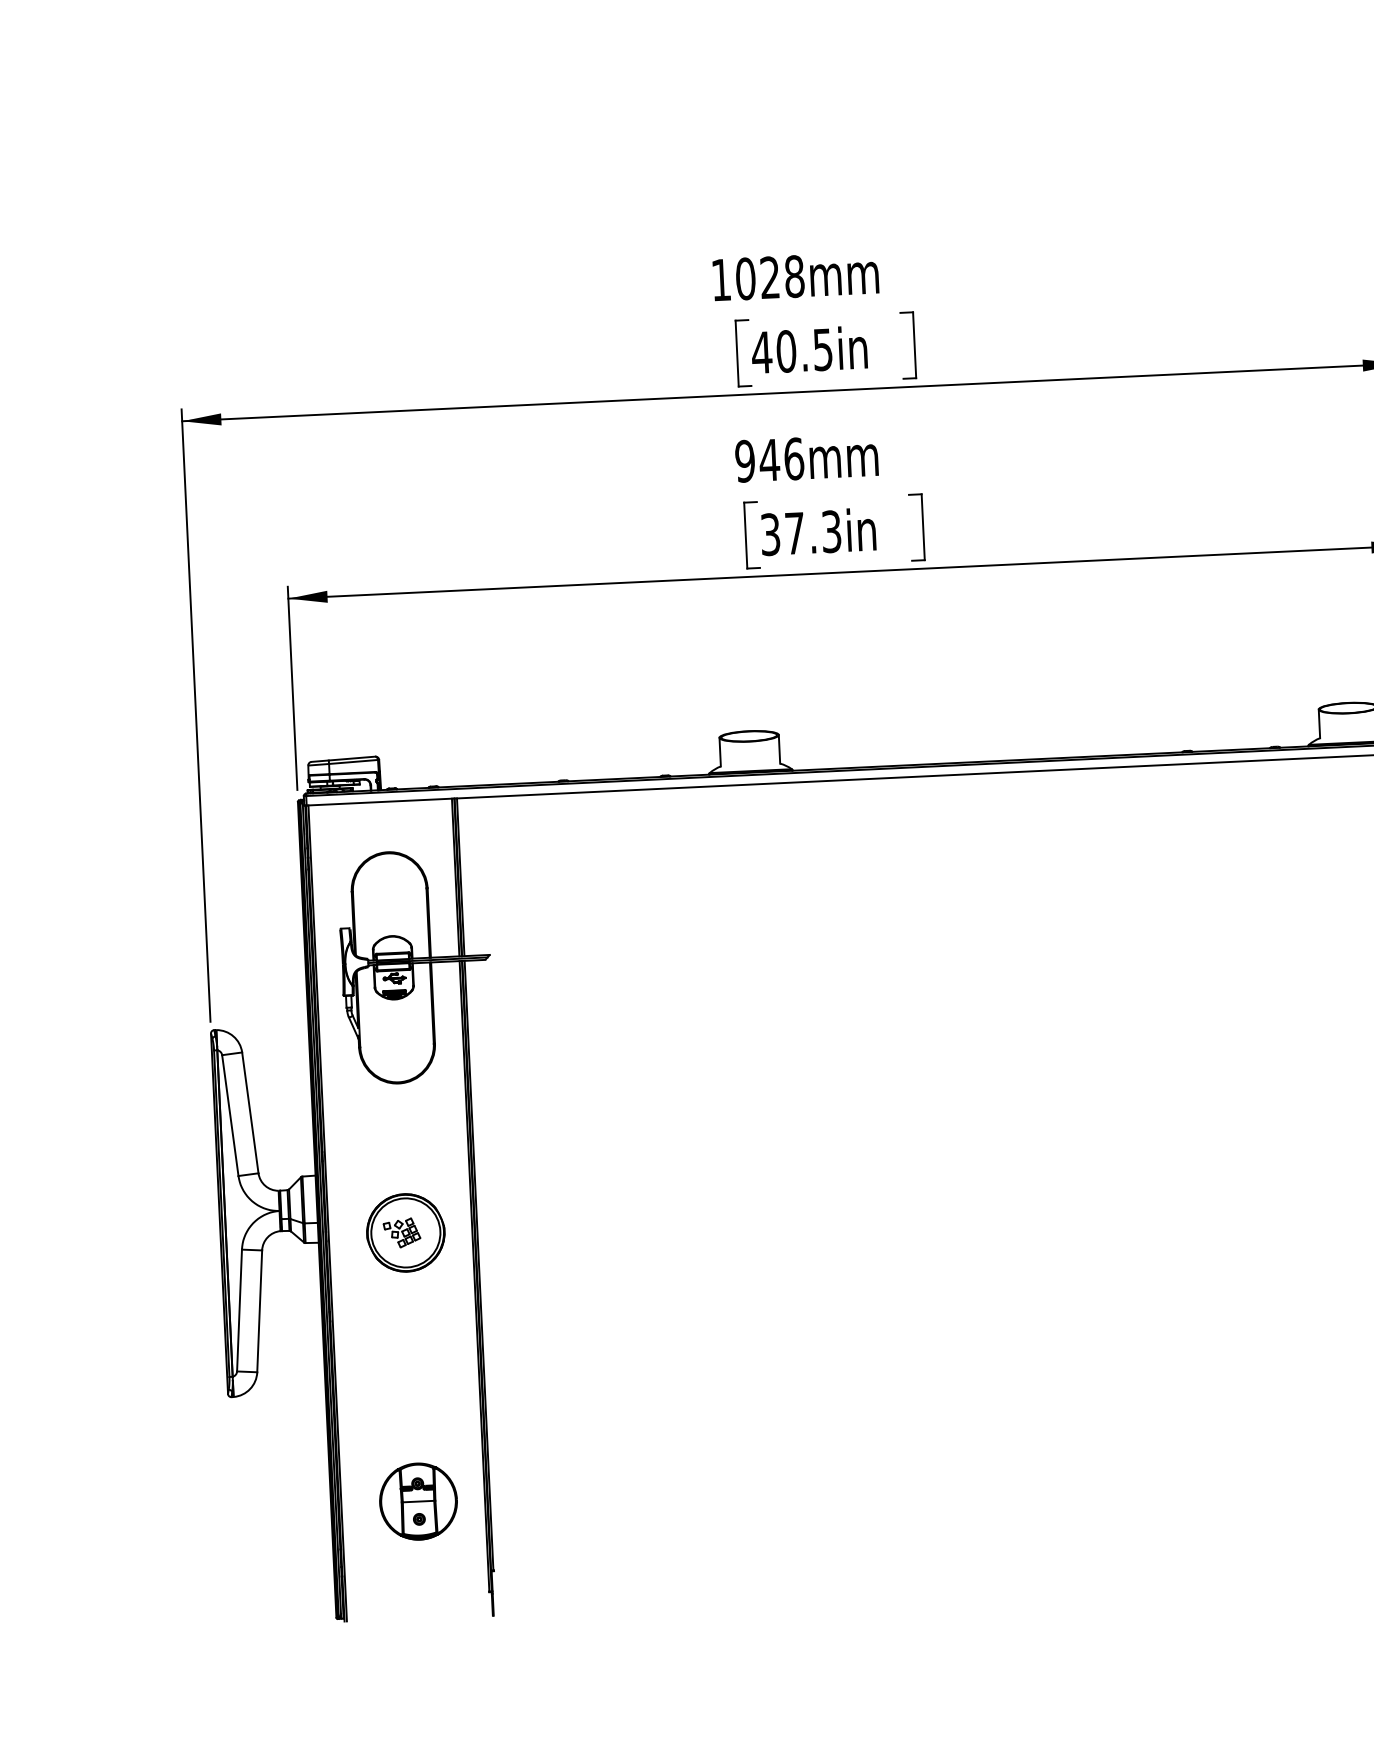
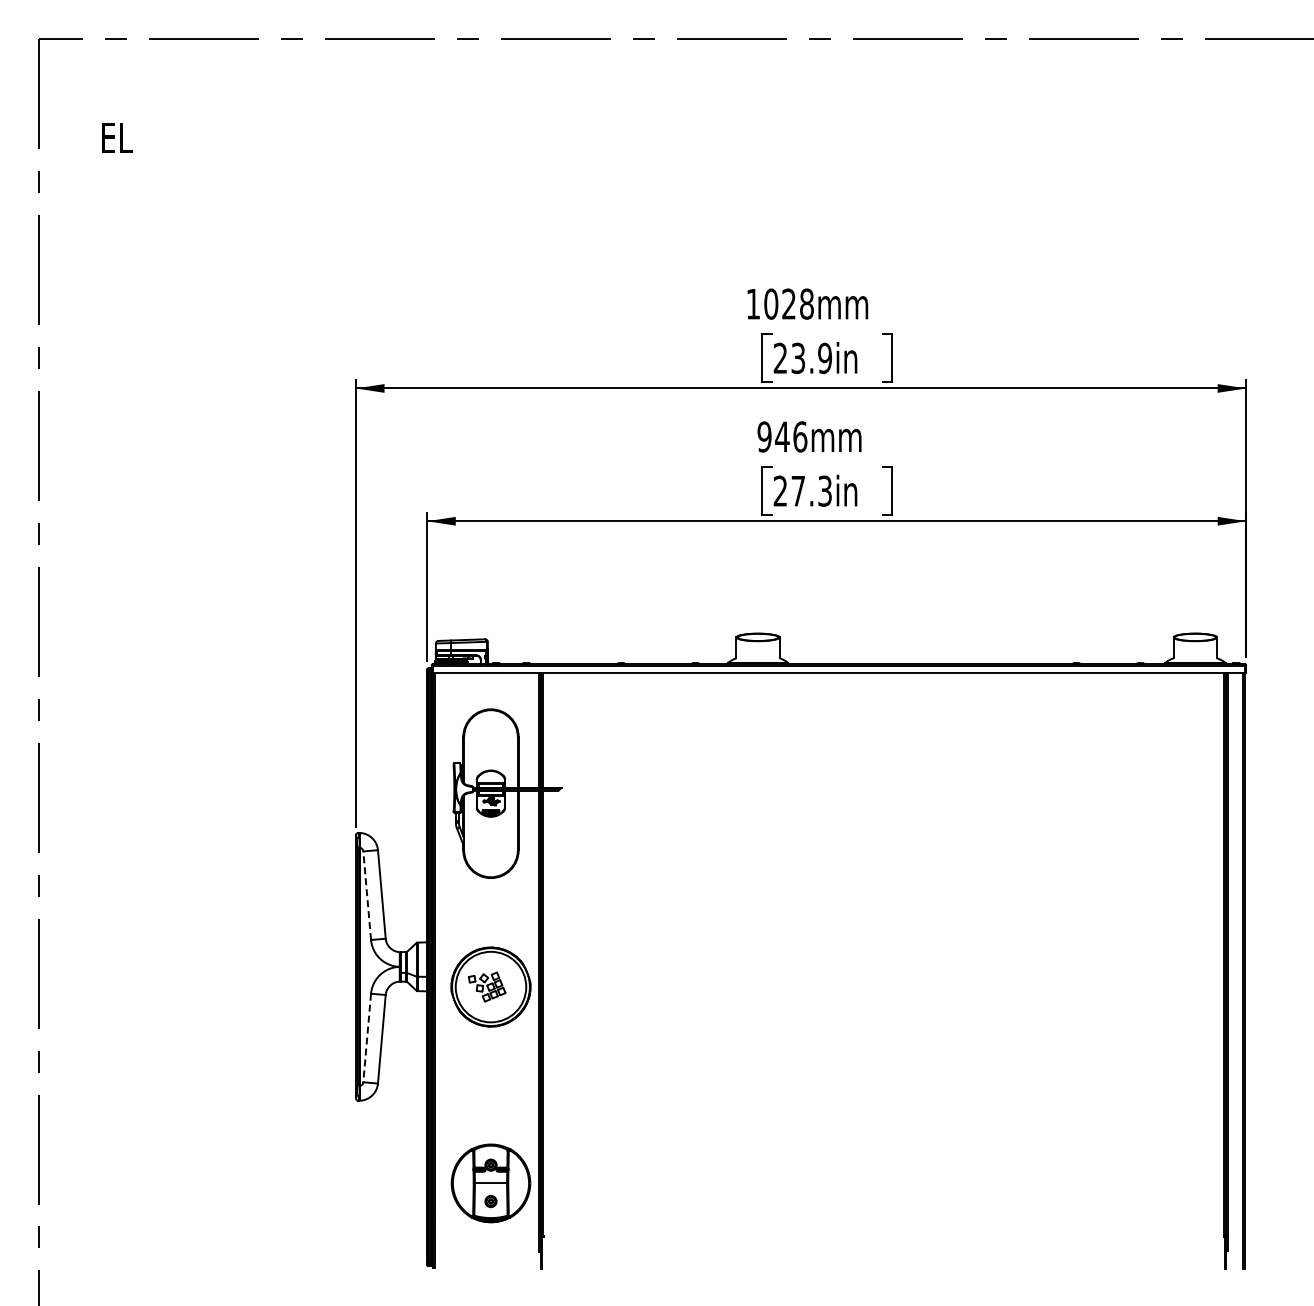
text: (792, 350) -> (802, 357), 40.5in -> 23.9in
text: (770, 533) -> (780, 490), 37.3in -> 27.3in
line: (230, 1115) -> (367, 895), solid -> dashed
part: (405, 1233) -> (490, 987), size x1.4
line: (239, 1311) -> (367, 1038), solid -> dashed
part: (417, 1500) -> (490, 1182), size x1.4

